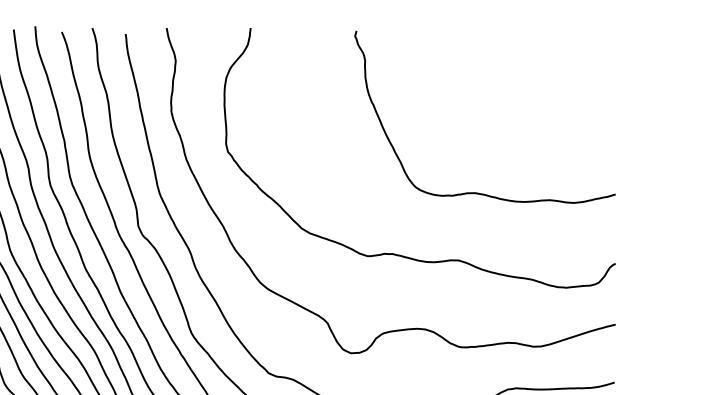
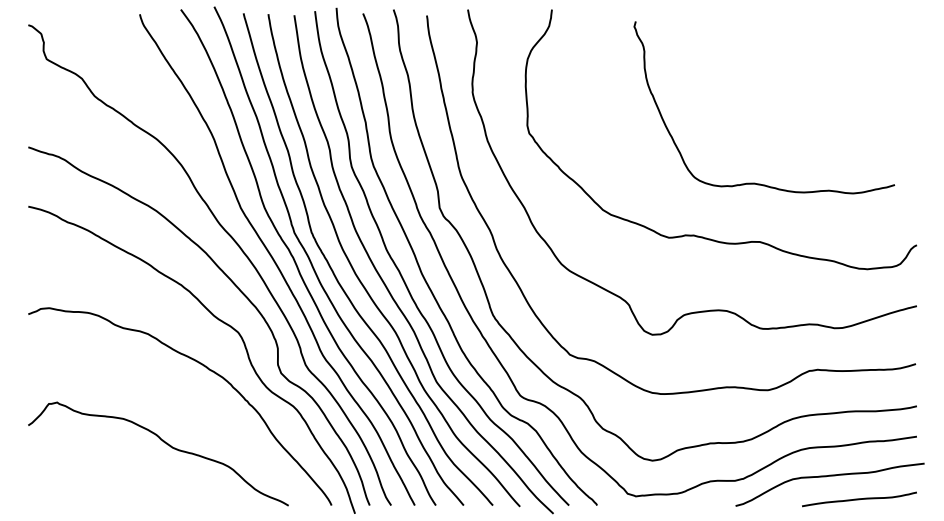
curve: (476, 191) -> (755, 182), moved

